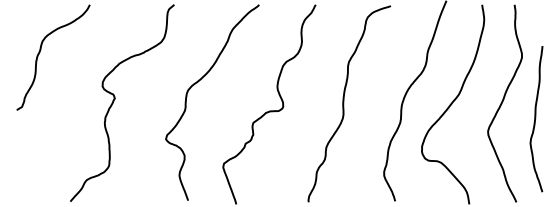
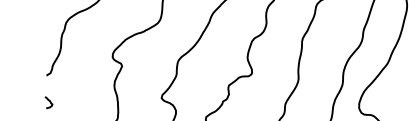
curve: (21, 145) -> (50, 102), added

